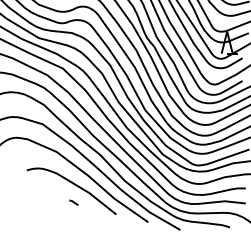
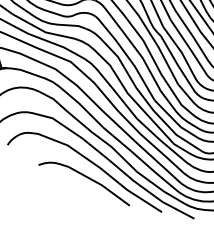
line: (73, 202) -> (86, 195), removed

